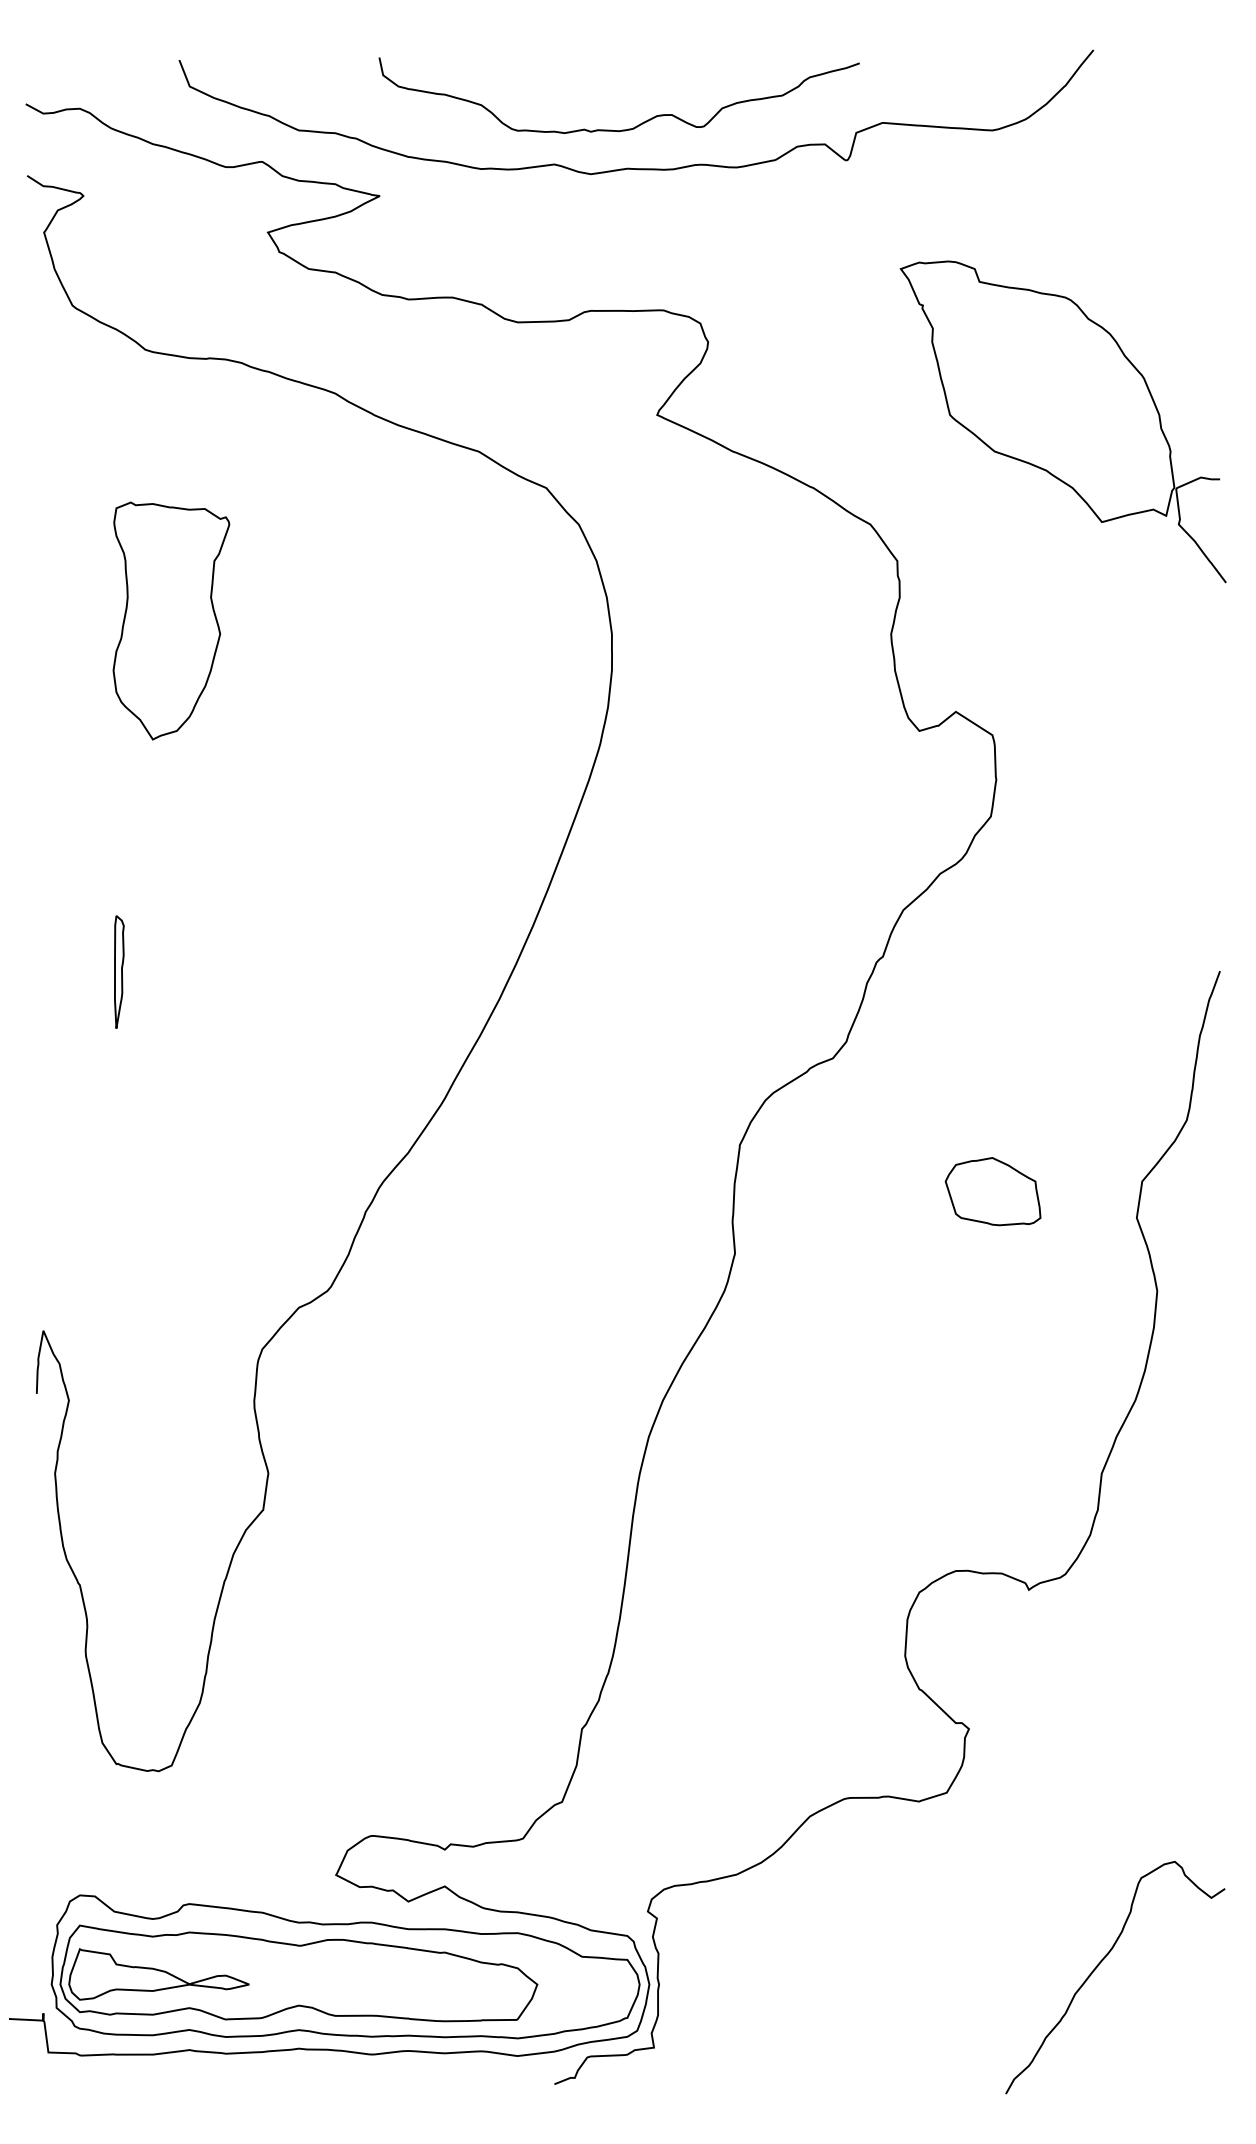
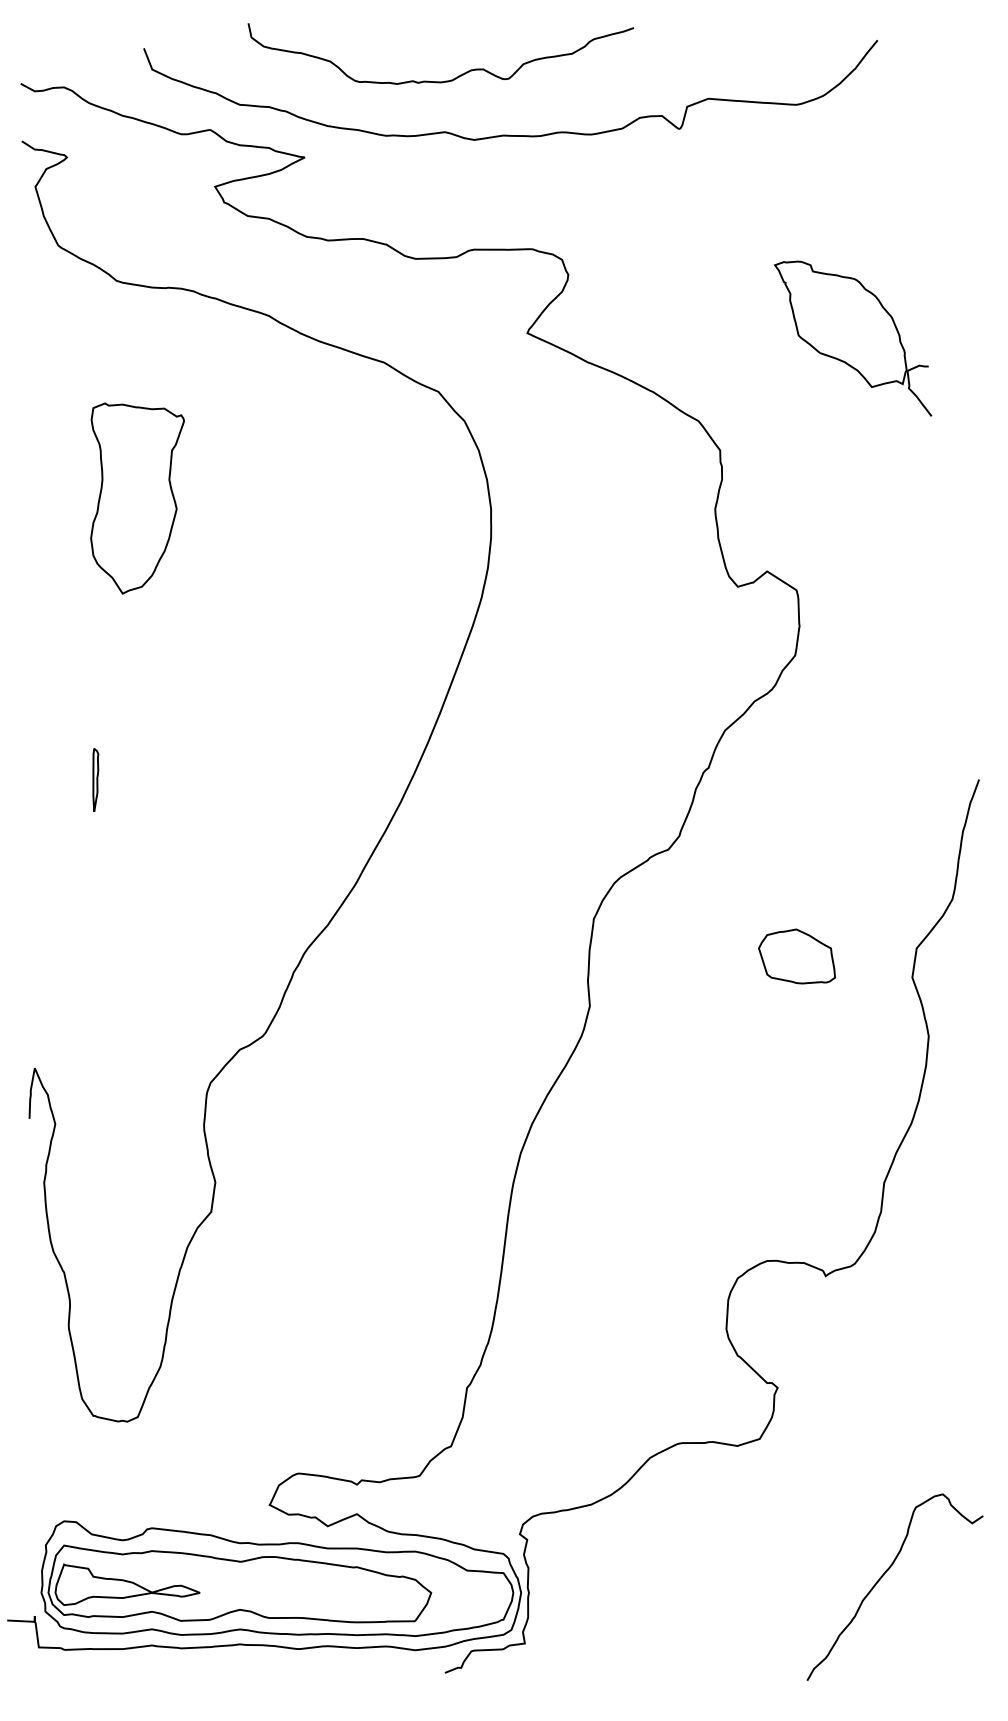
curve: (624, 128) -> (445, 80), moved
part: (1062, 421) -> (852, 338), size x0.6
part: (119, 971) -> (95, 779), size x0.7

